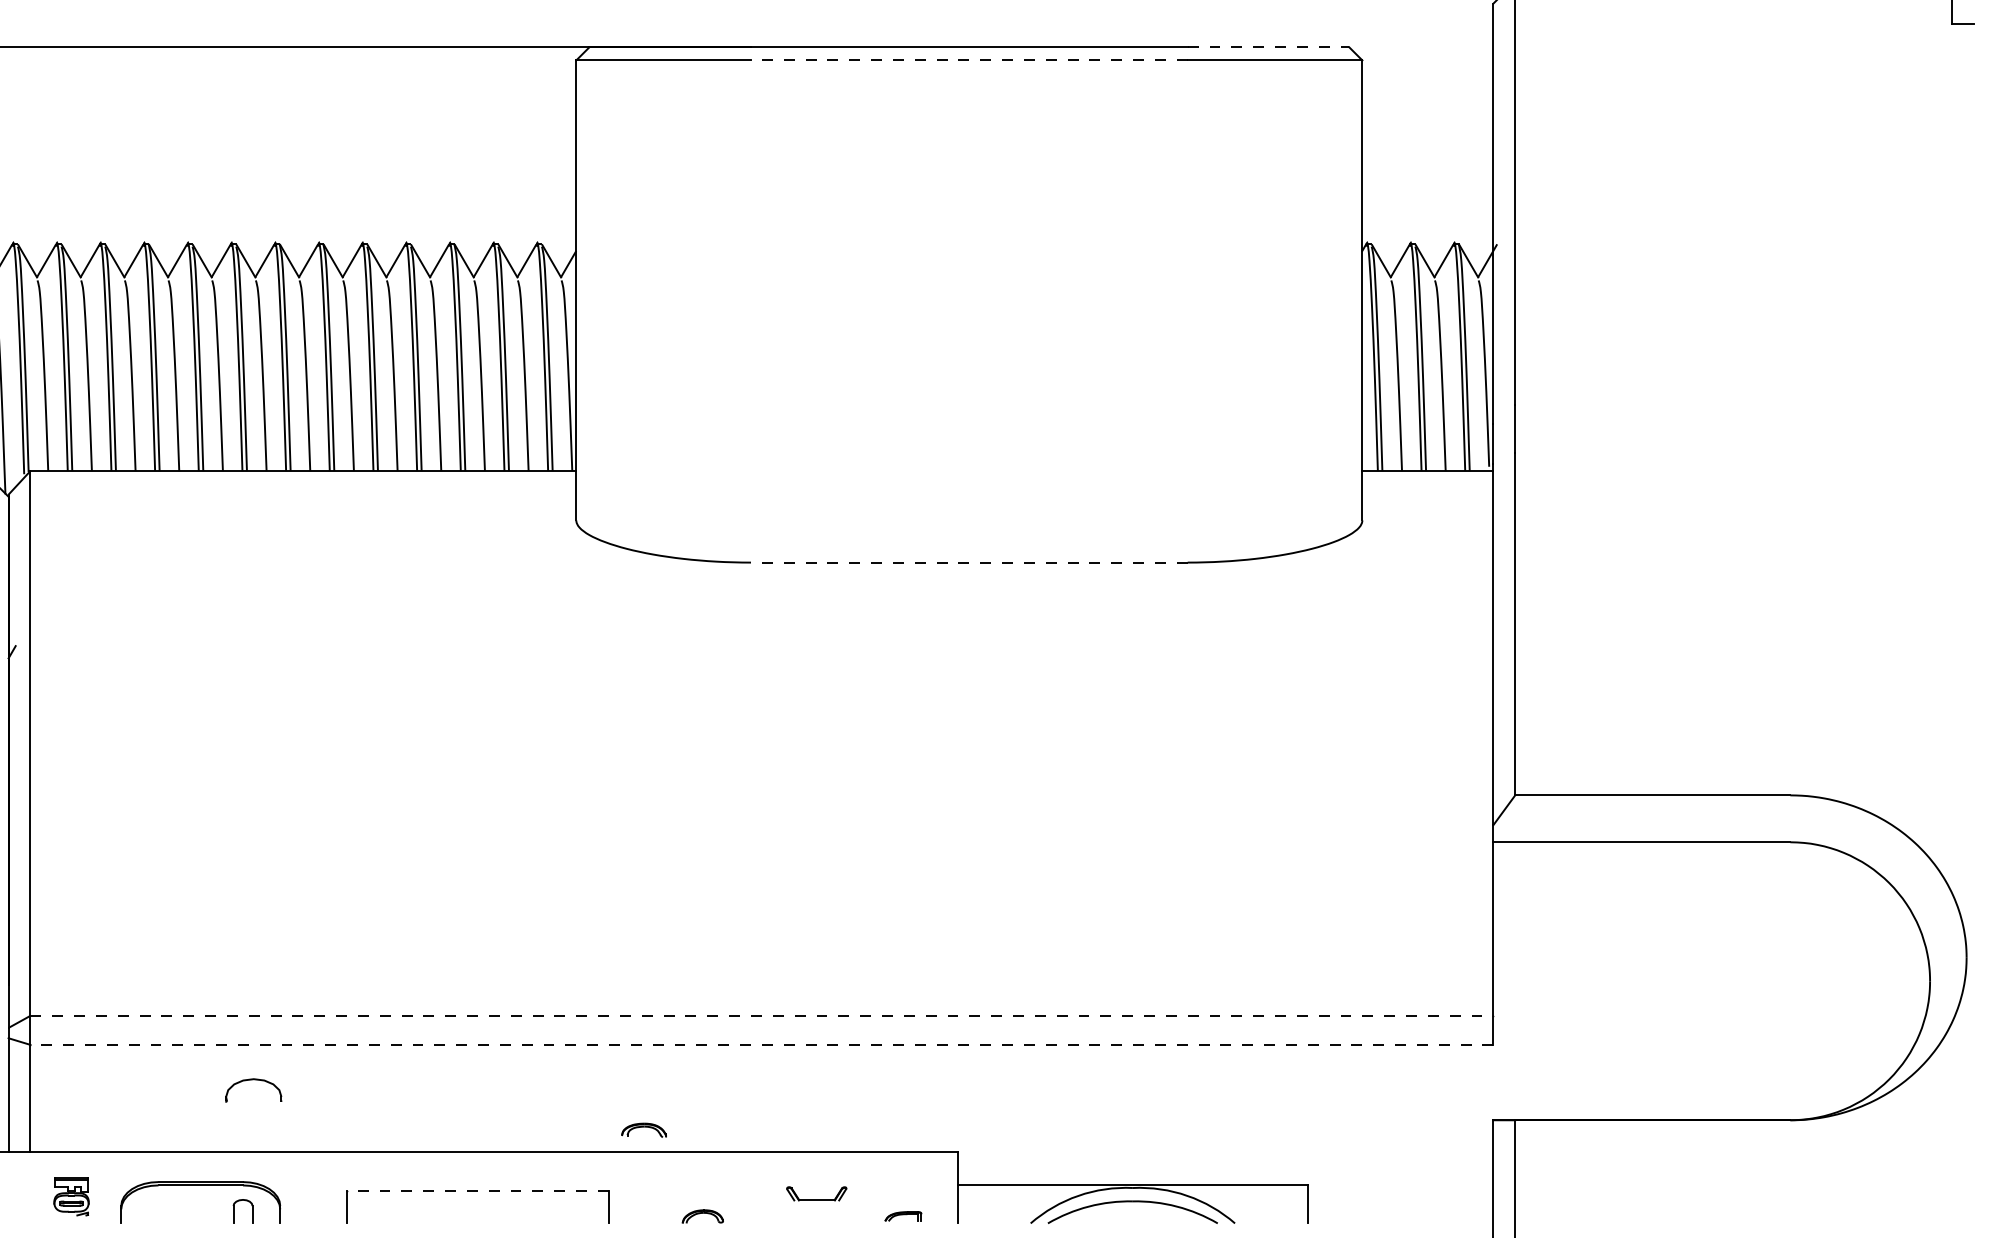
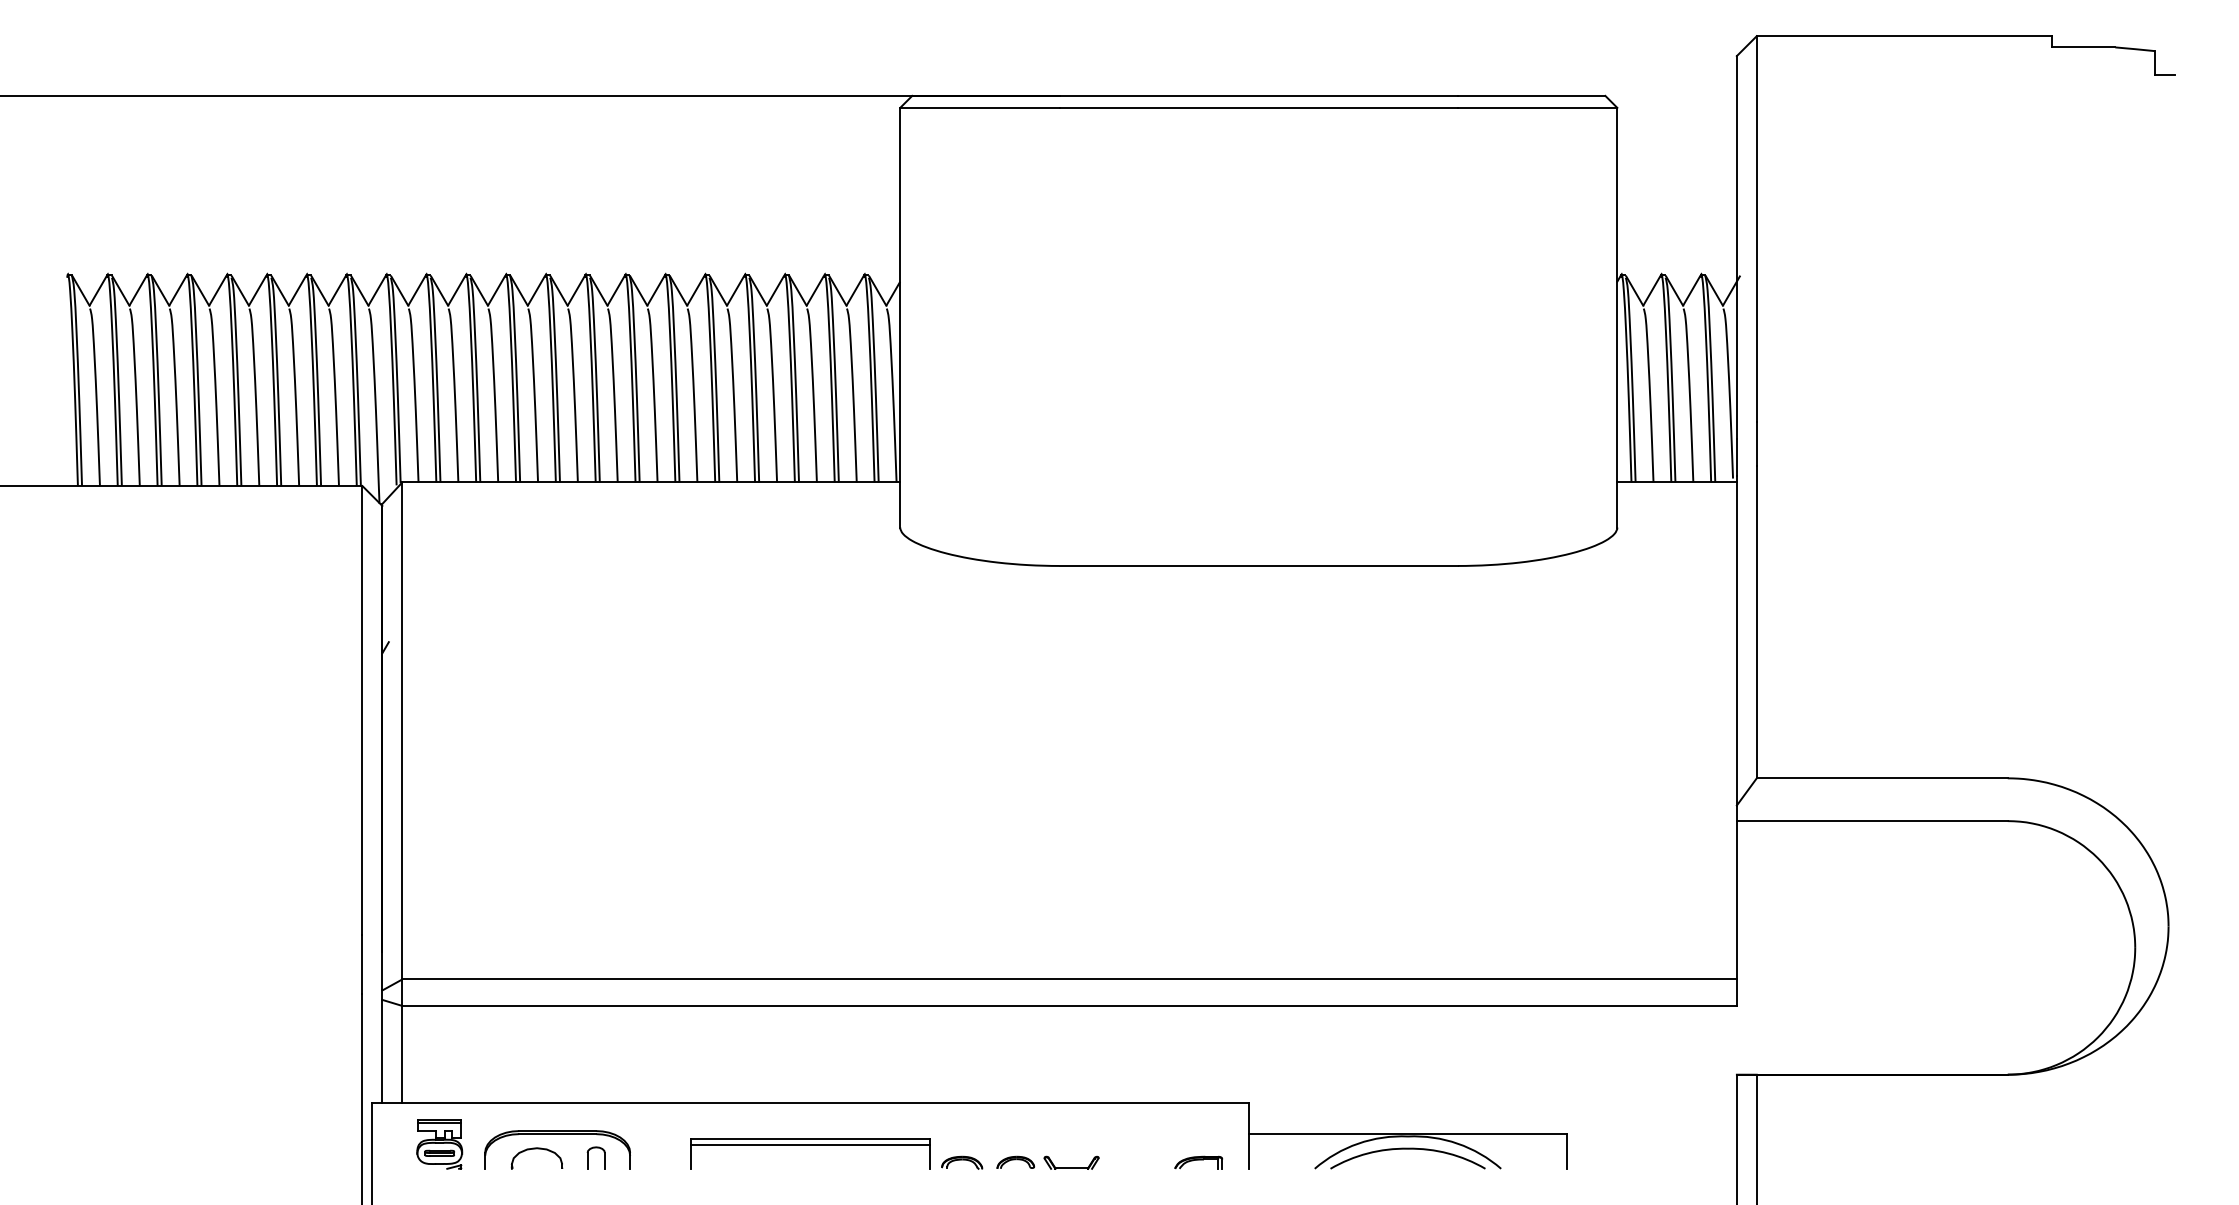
line: (1268, 46) -> (1531, 95), dashed -> solid
line: (969, 60) -> (1258, 107), dashed -> solid
line: (969, 562) -> (1258, 565), dashed -> solid
line: (762, 1015) -> (1070, 979), dashed -> solid
line: (761, 1044) -> (1069, 1005), dashed -> solid
part: (253, 1080) -> (536, 1149), moved
part: (644, 1129) -> (962, 1162), moved
line: (477, 1191) -> (810, 1139), dashed -> solid
part: (816, 1193) -> (1071, 1162), moved
part: (71, 1196) -> (439, 1144), size x1.43
line: (476, 1197) -> (809, 1145), added
part: (903, 1216) -> (1198, 1162), size x1.43

